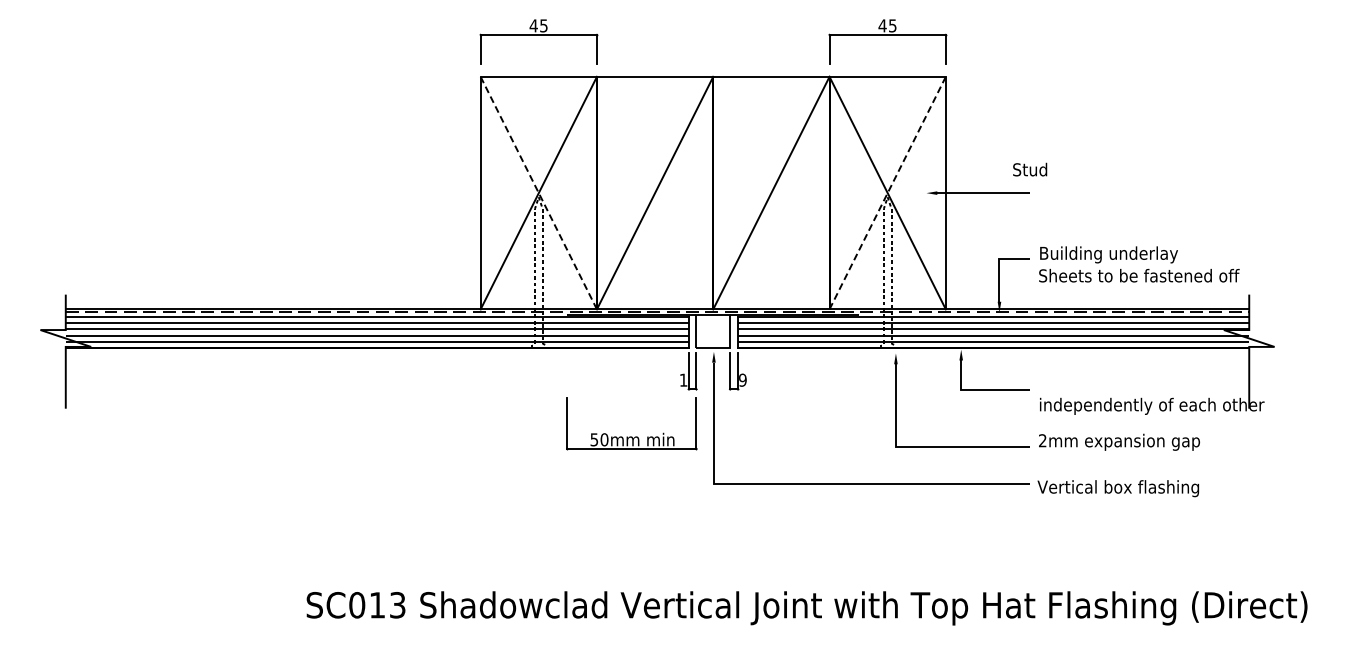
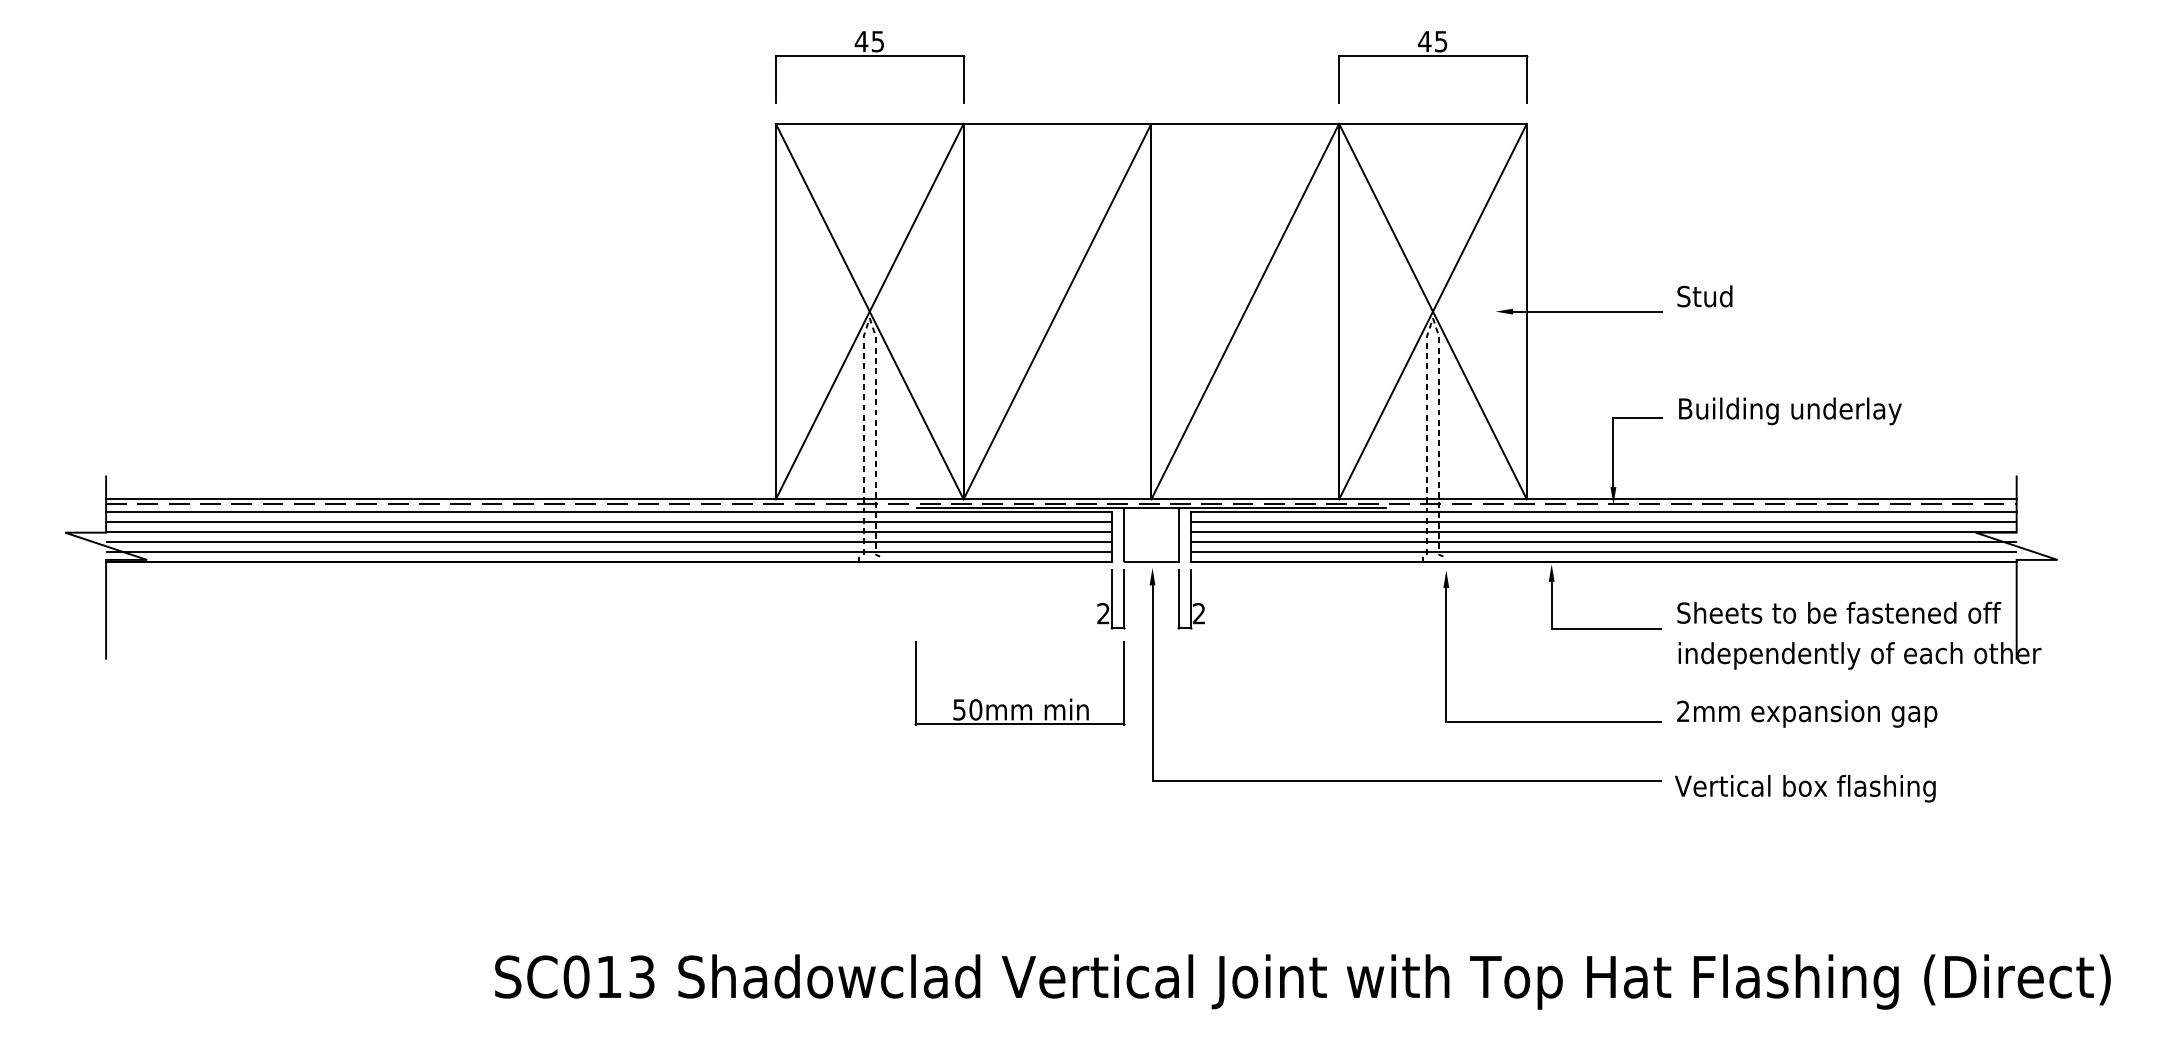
text: (1030, 169) -> (1705, 296), moved
line: (538, 192) -> (869, 310), dashed -> solid
line: (887, 192) -> (1432, 310), dashed -> solid
text: (1139, 275) -> (1839, 612), moved
text: (683, 379) -> (1103, 612), 1 -> 2
text: (742, 379) -> (1198, 612), 9 -> 2

